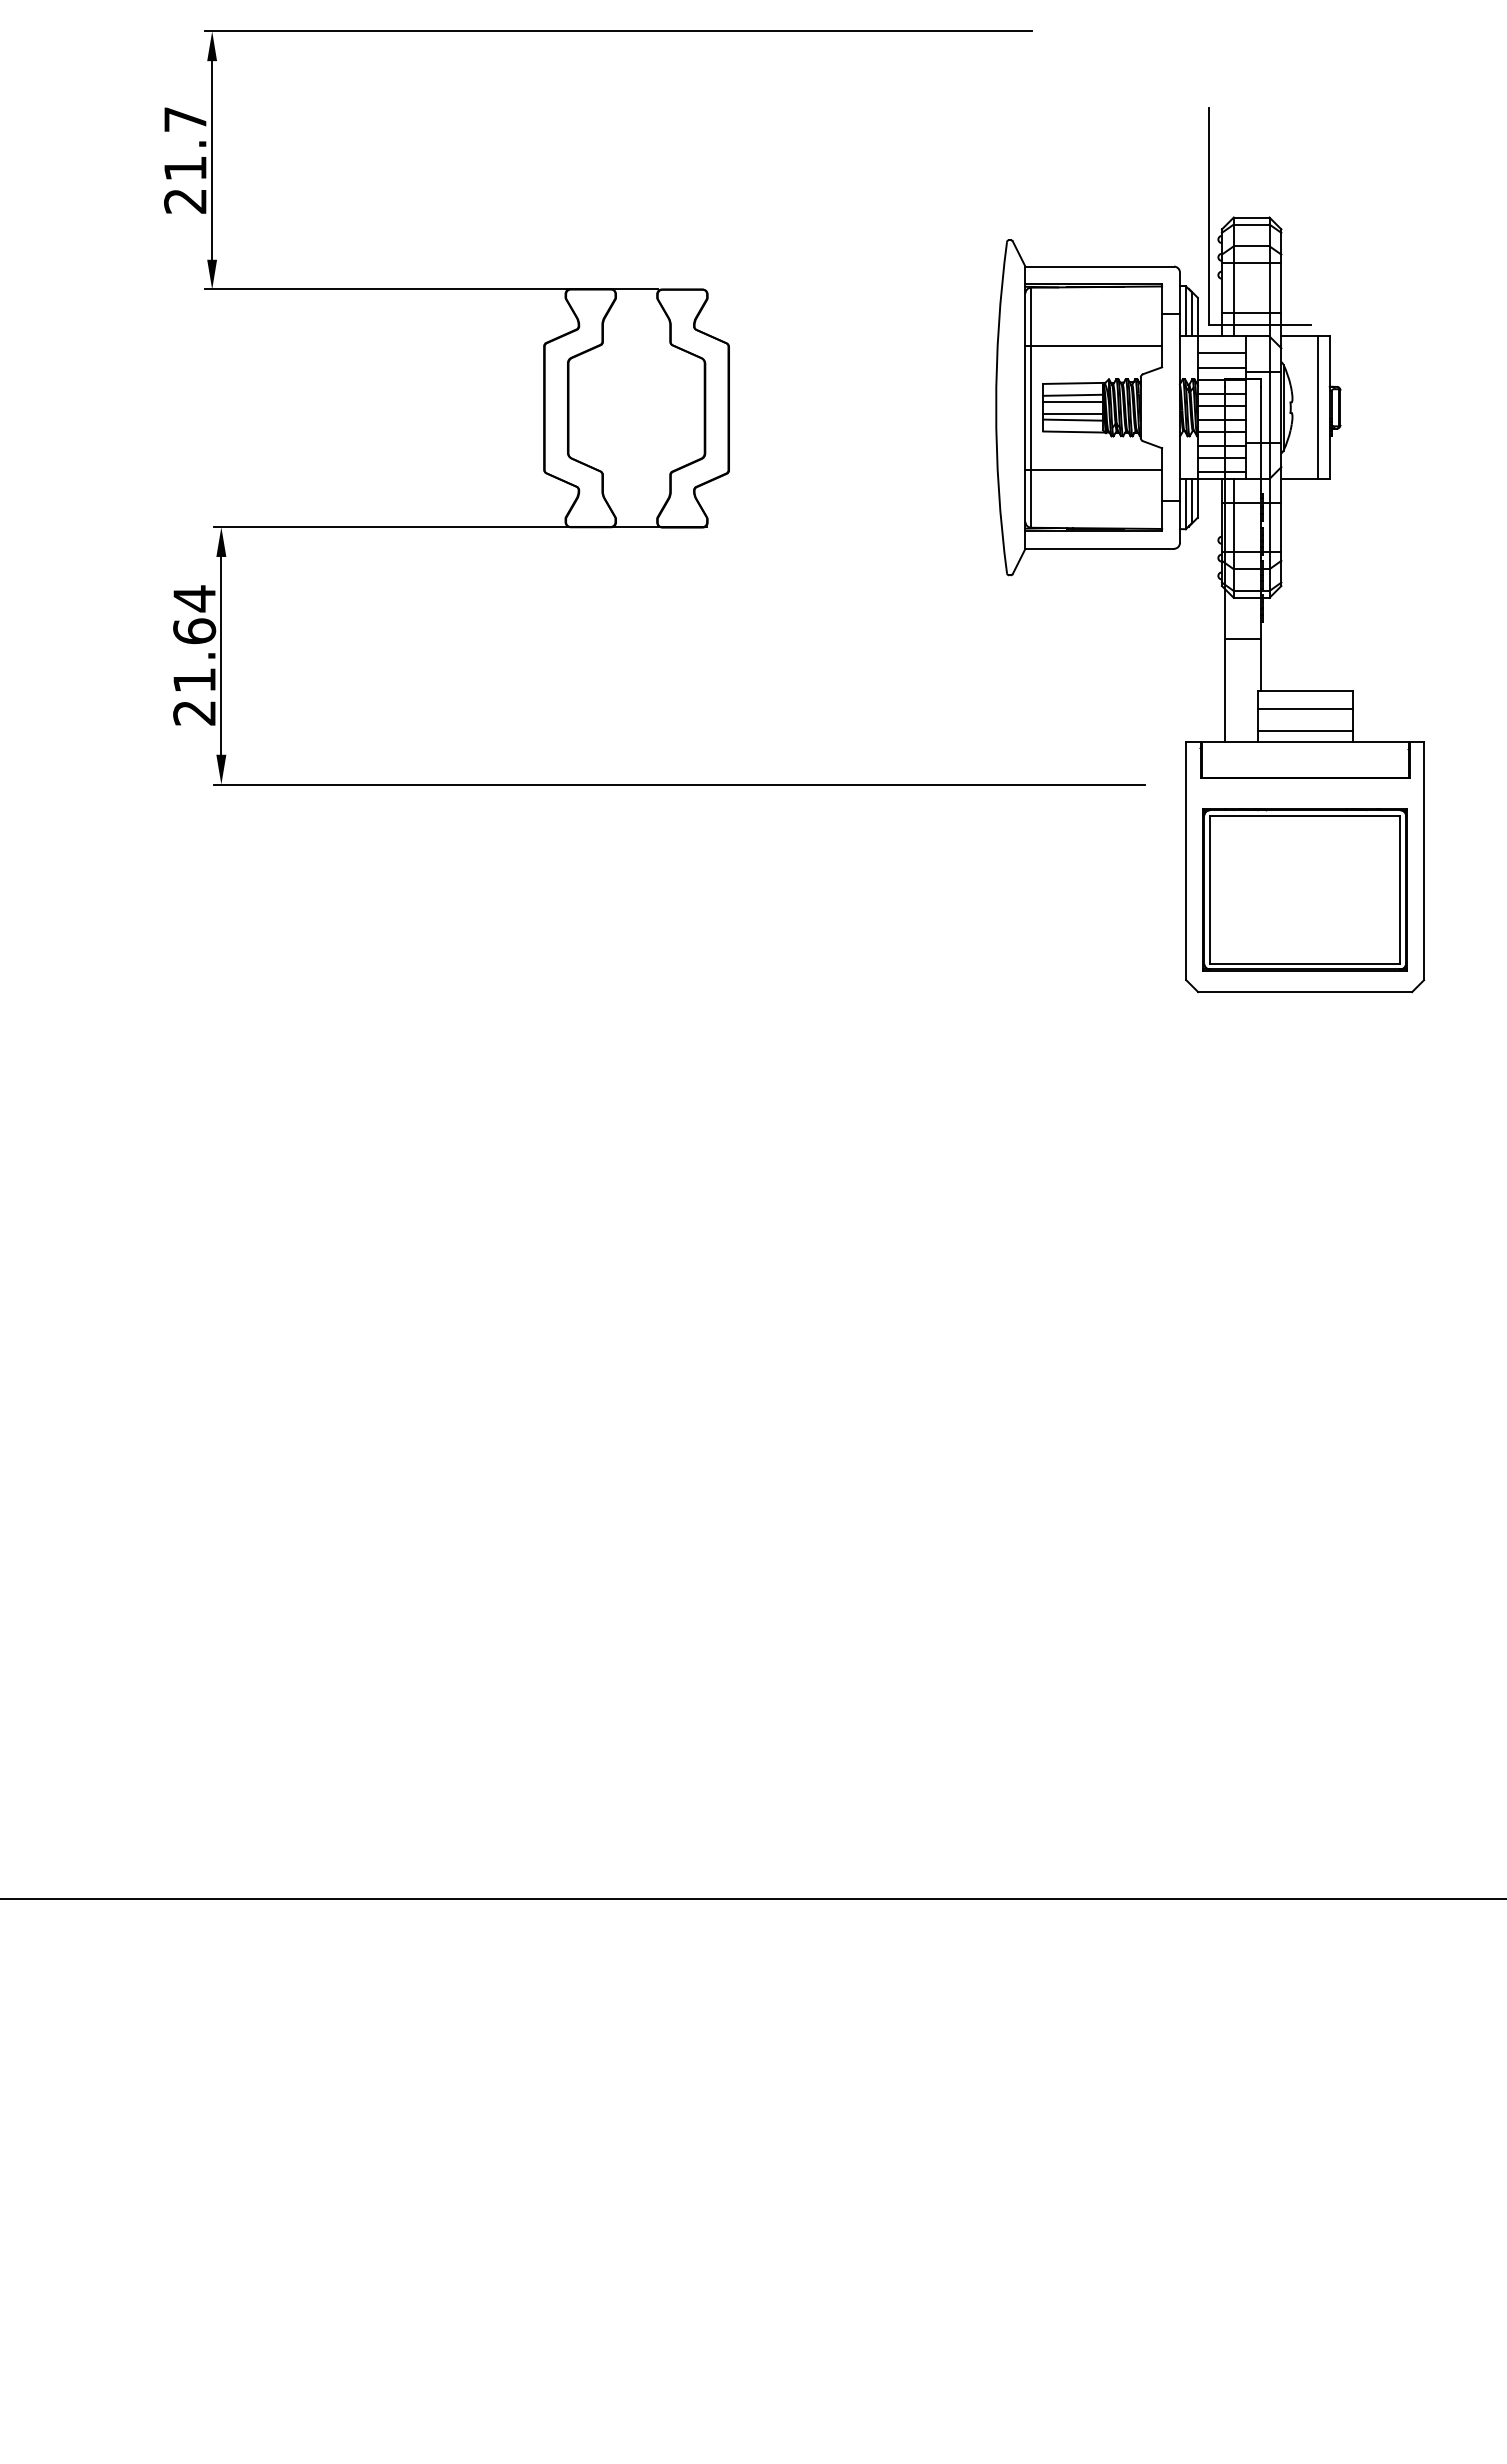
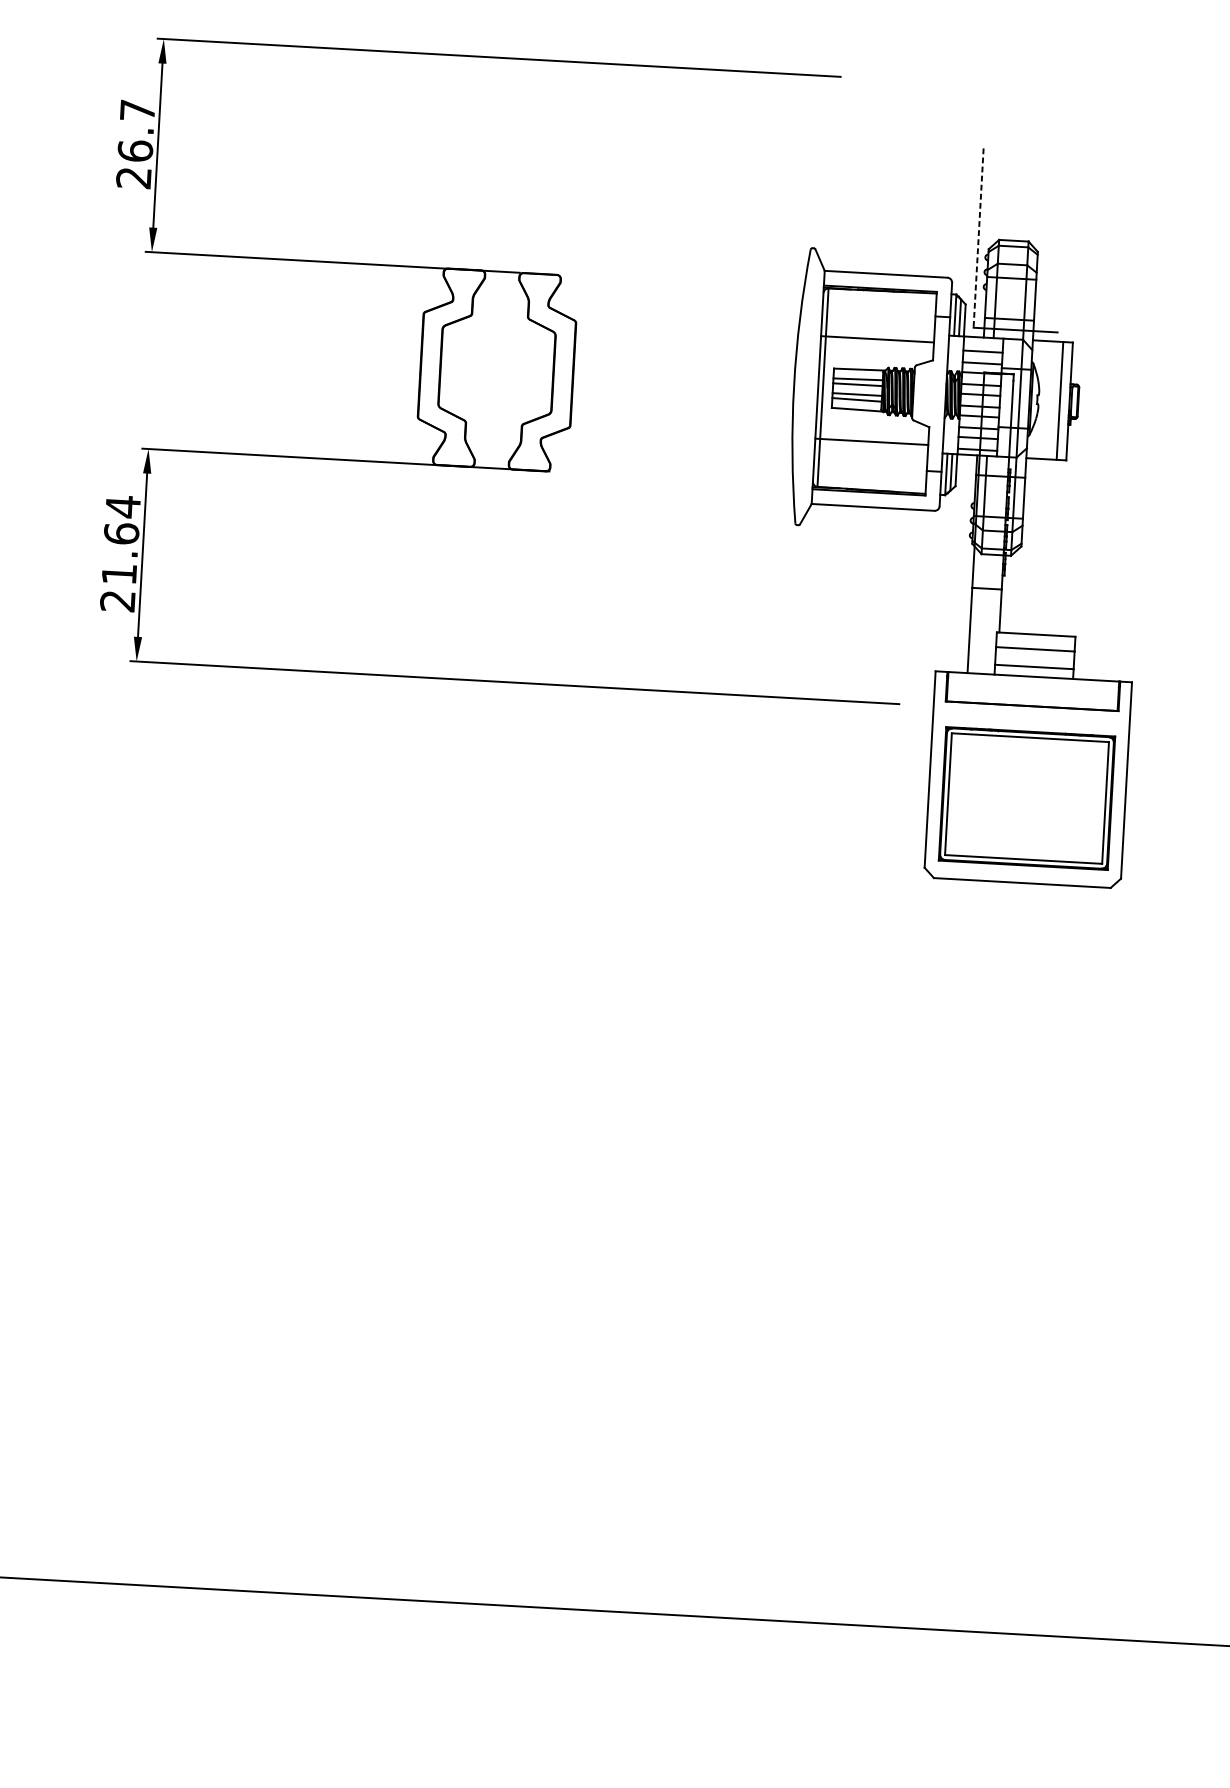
text: (185, 168) -> (135, 151), 21.7 -> 26.7
line: (1208, 216) -> (978, 237), solid -> dashed

